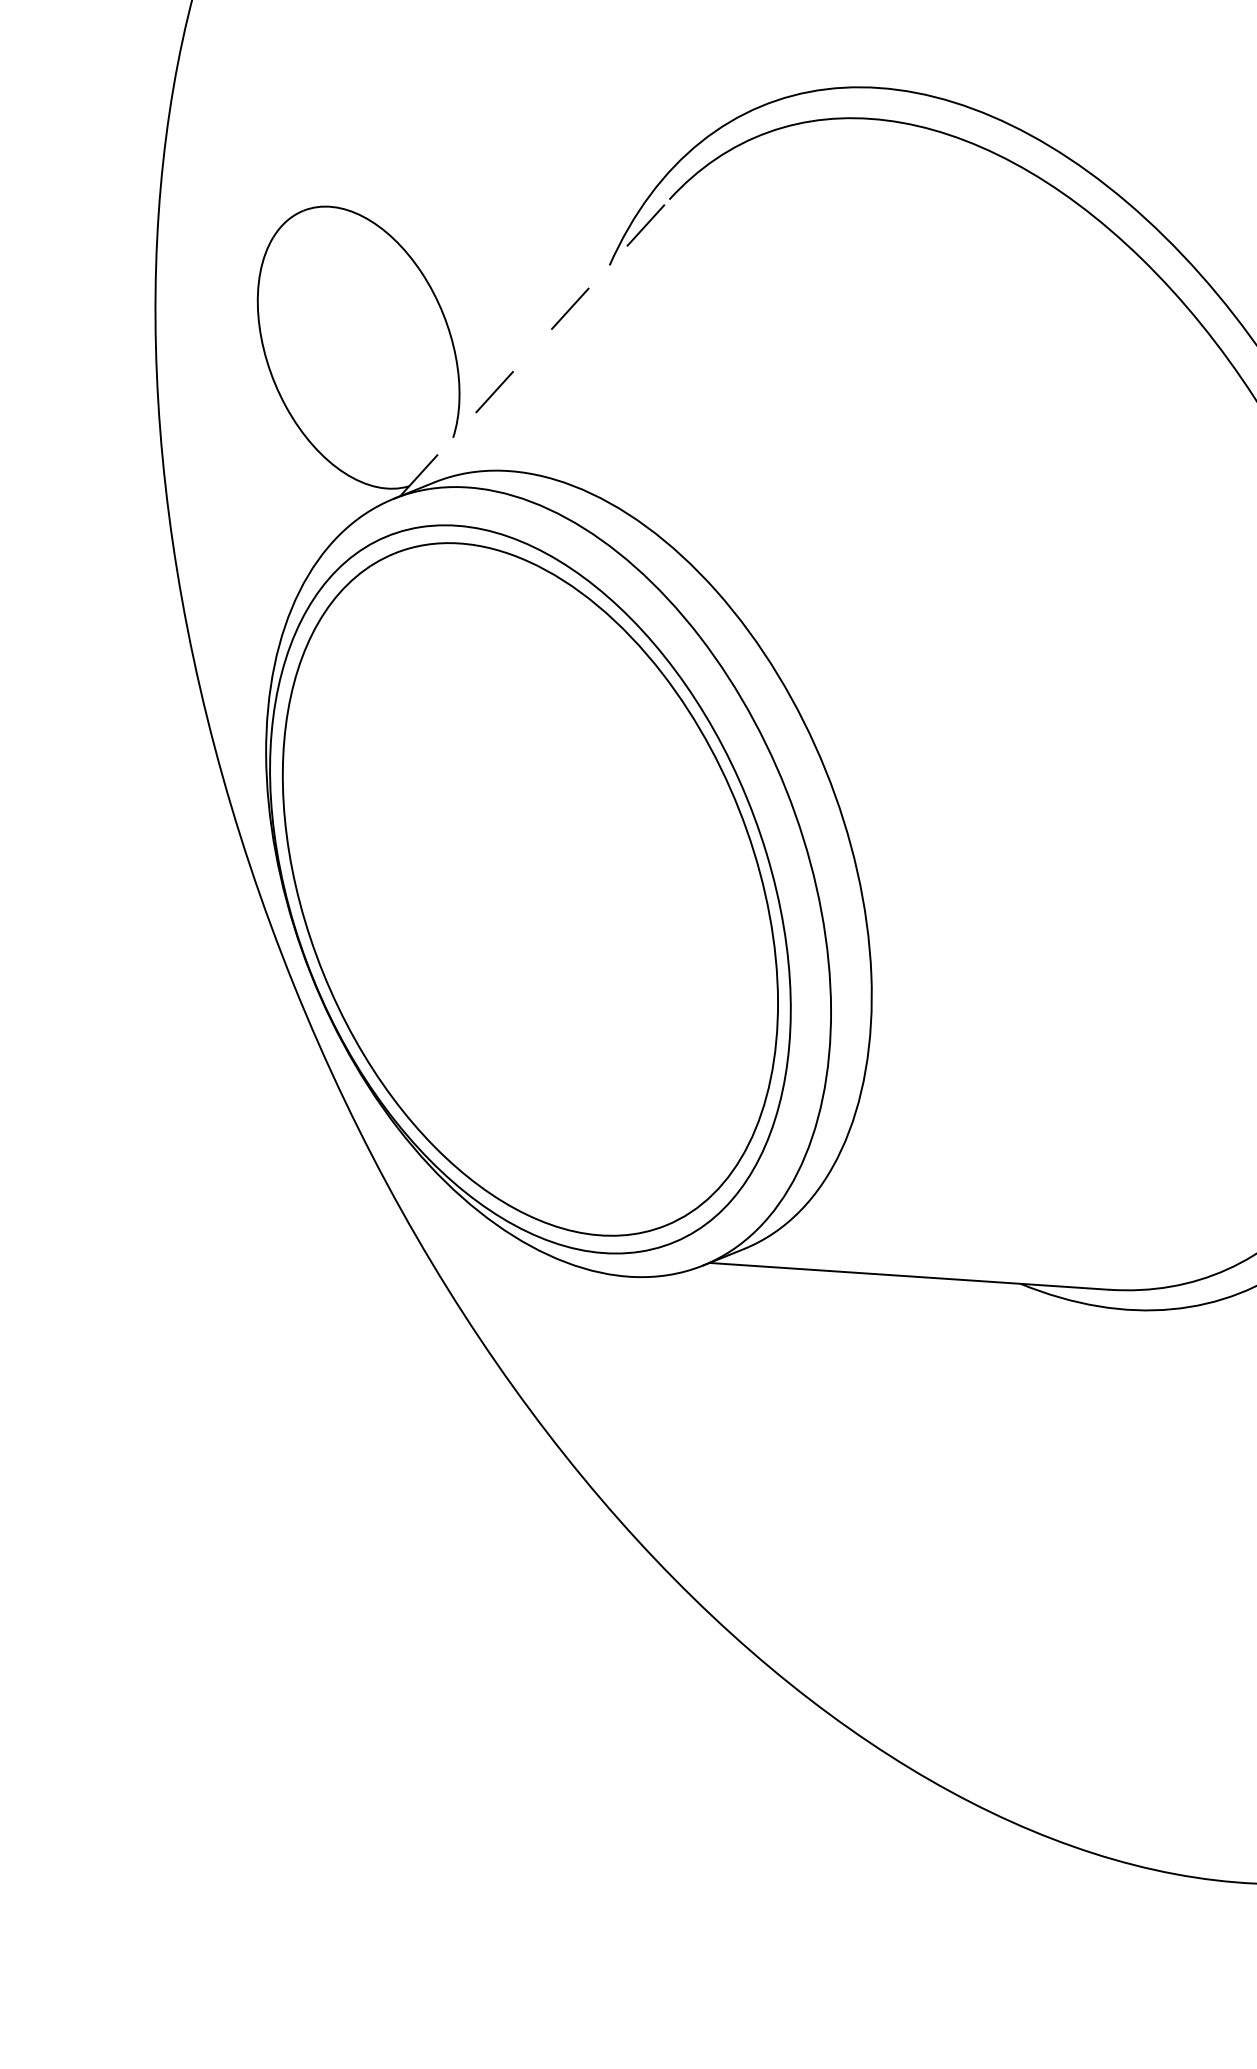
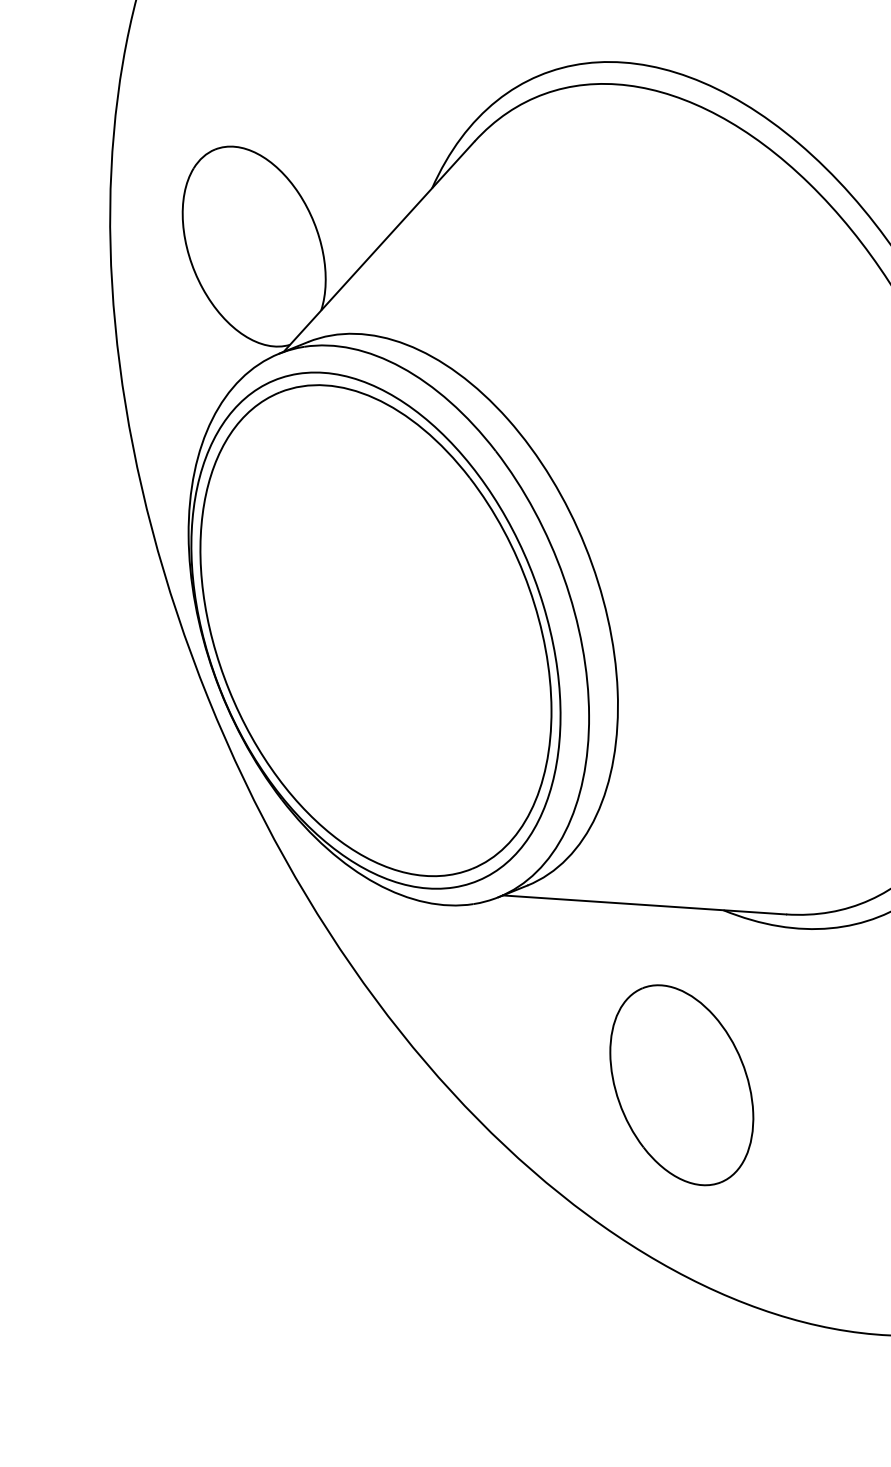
line: (535, 347) -> (379, 246), dashed -> solid
part: (961, 1530) -> (681, 1085), added

